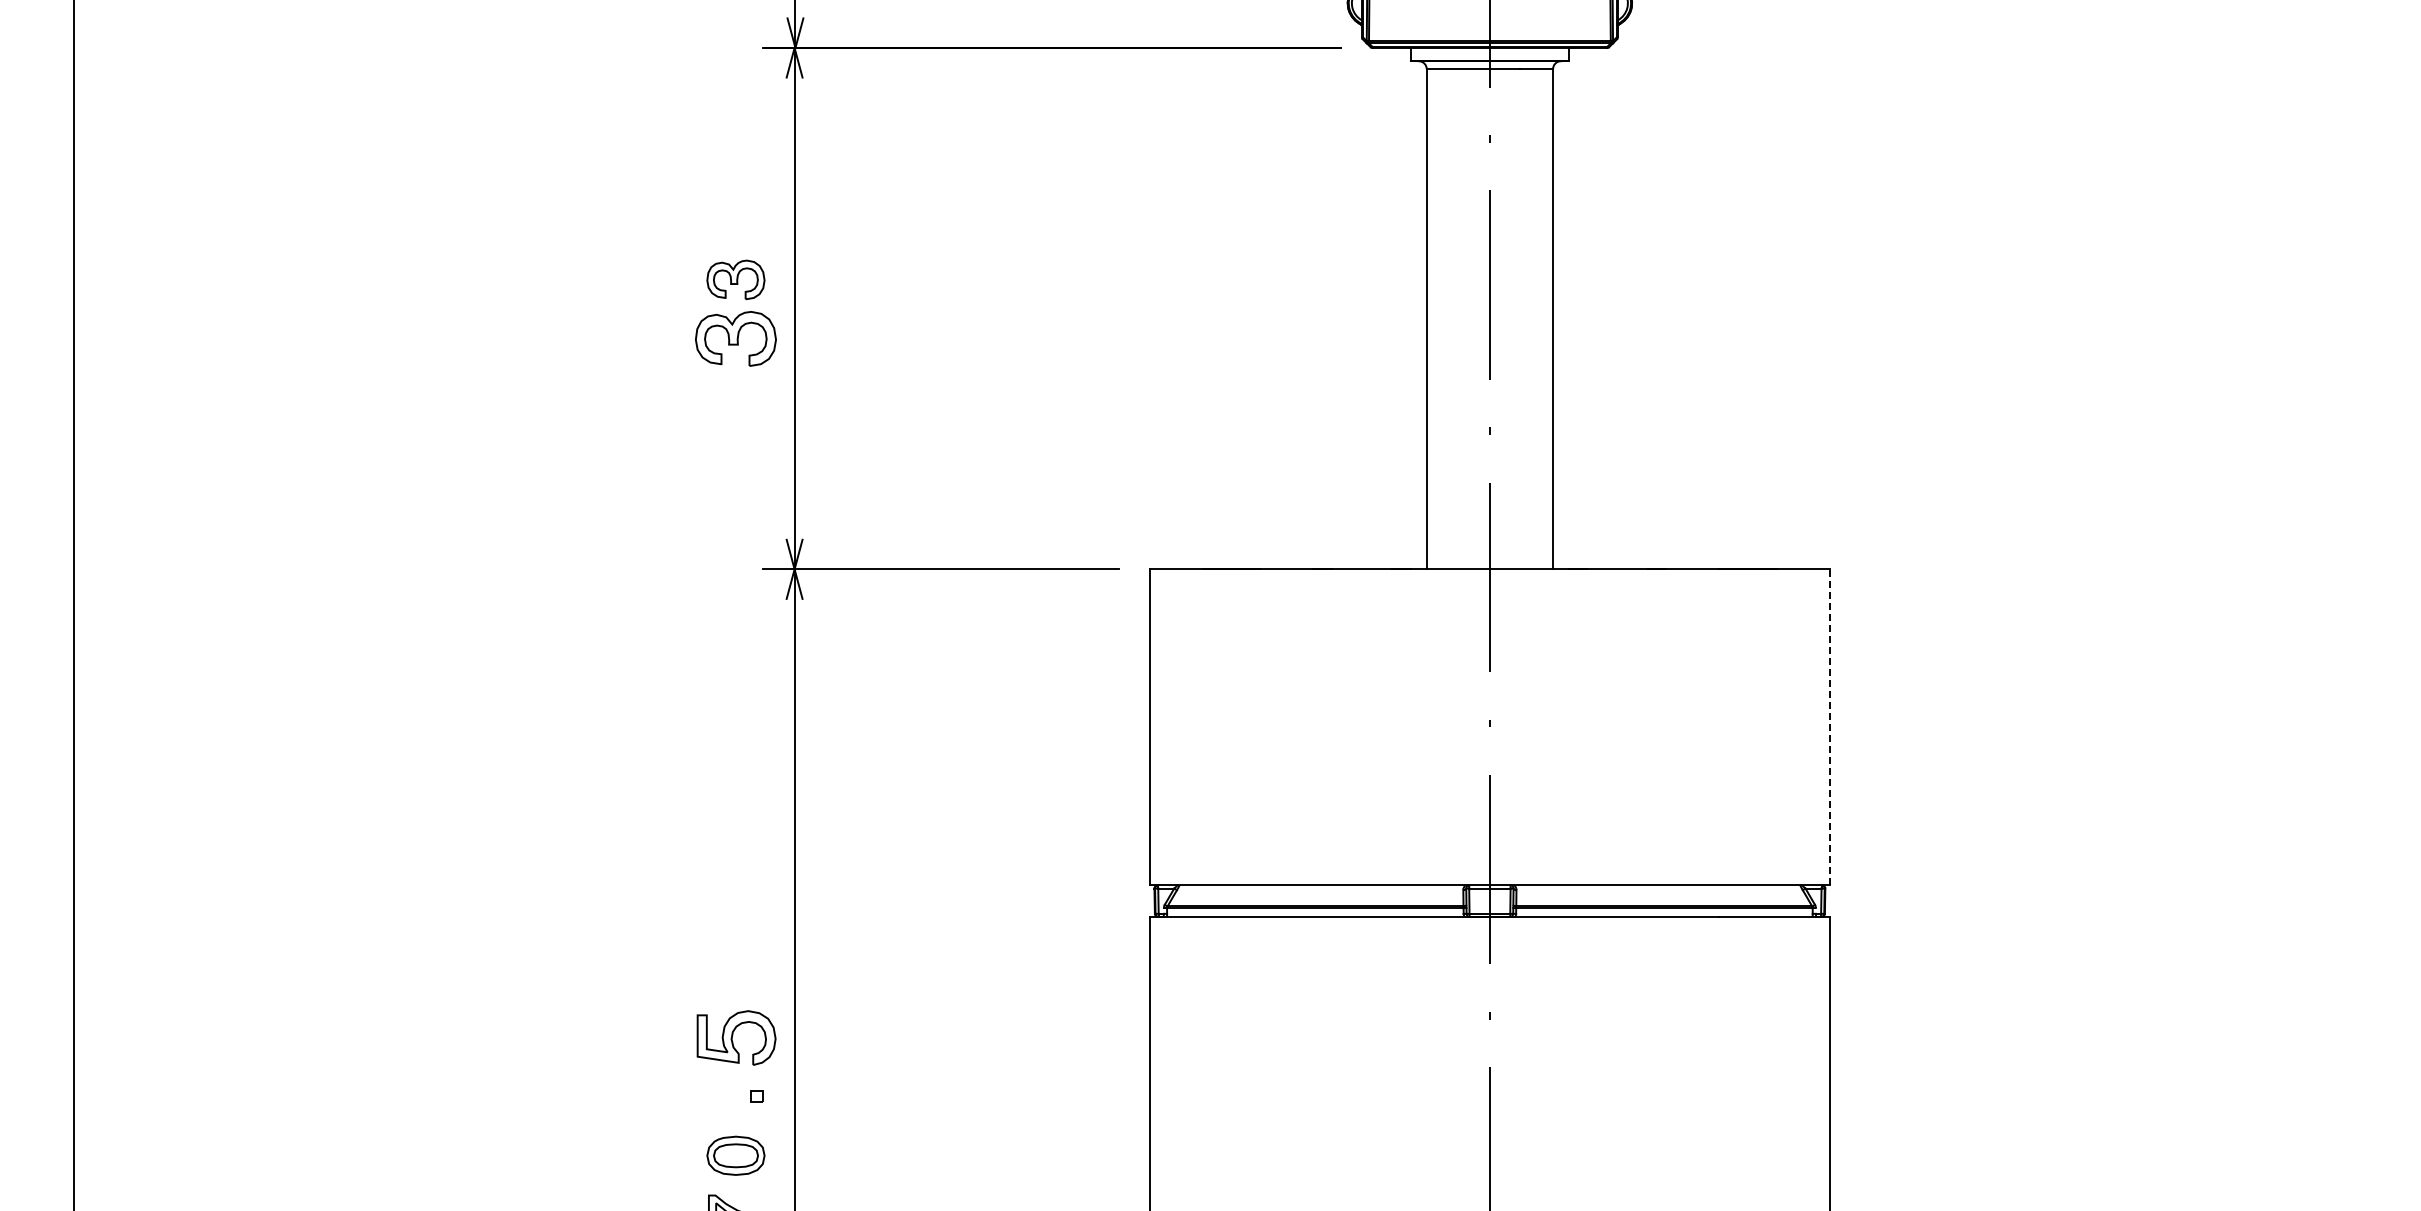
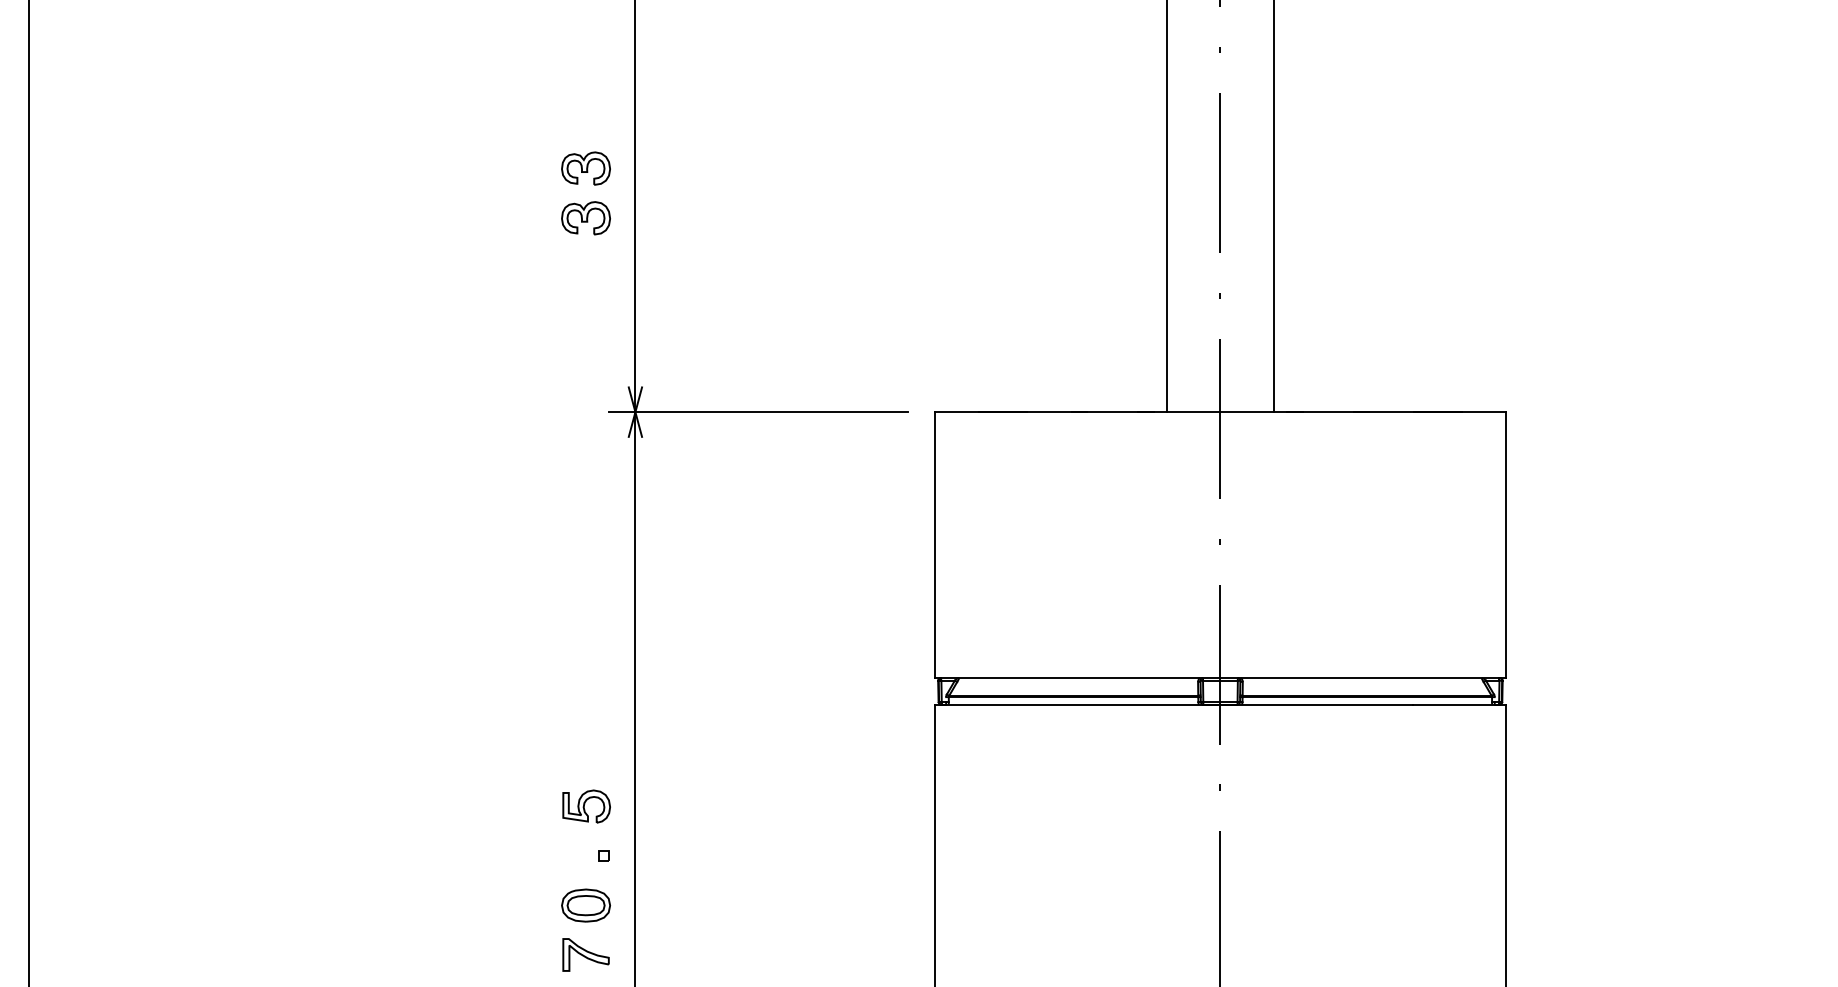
part: (735, 338) -> (585, 217), size x0.71
line: (1829, 727) -> (1506, 545), dashed -> solid
part: (736, 1038) -> (586, 806), size x0.71

